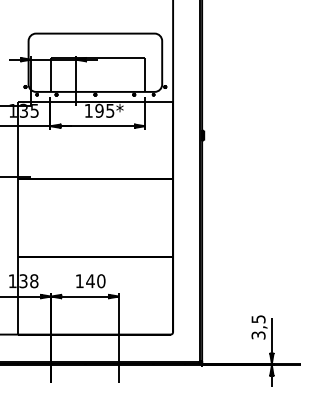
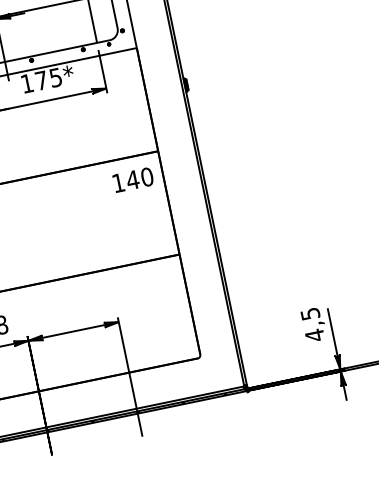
text: (99, 110) -> (41, 80), 195* -> 175*
text: (90, 281) -> (132, 180), moved
text: (258, 335) -> (314, 335), 3,5 -> 4,5

